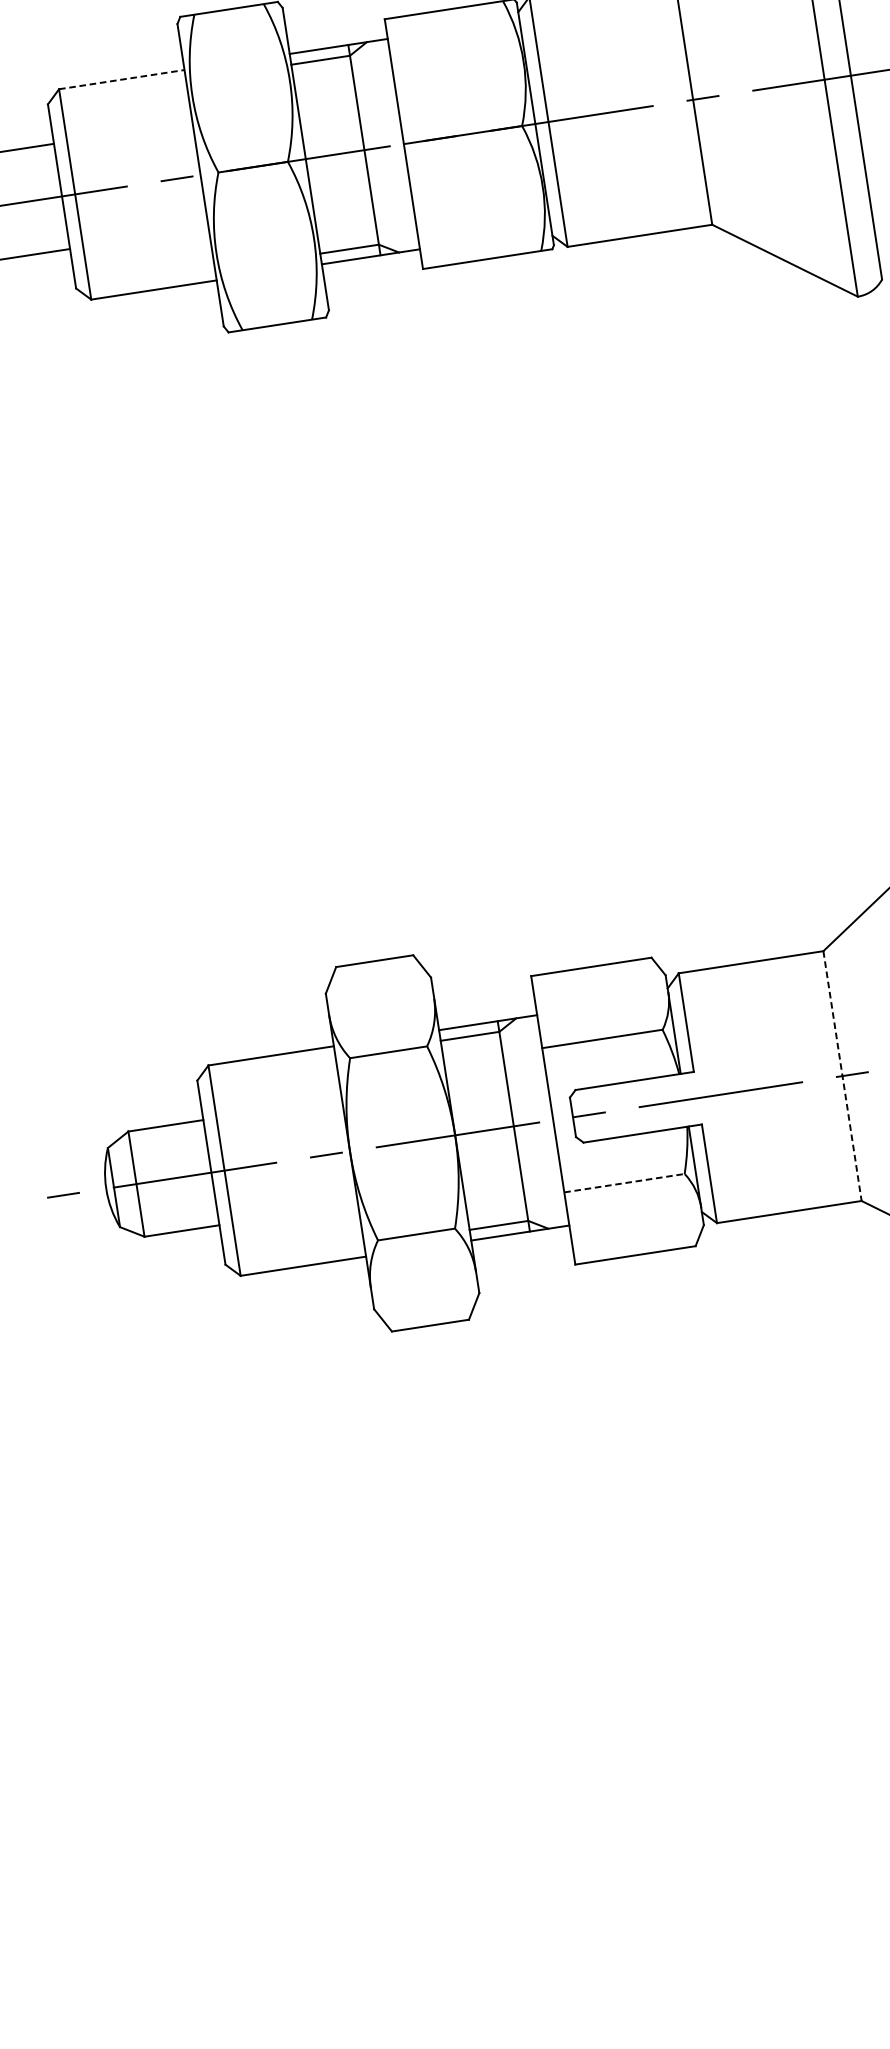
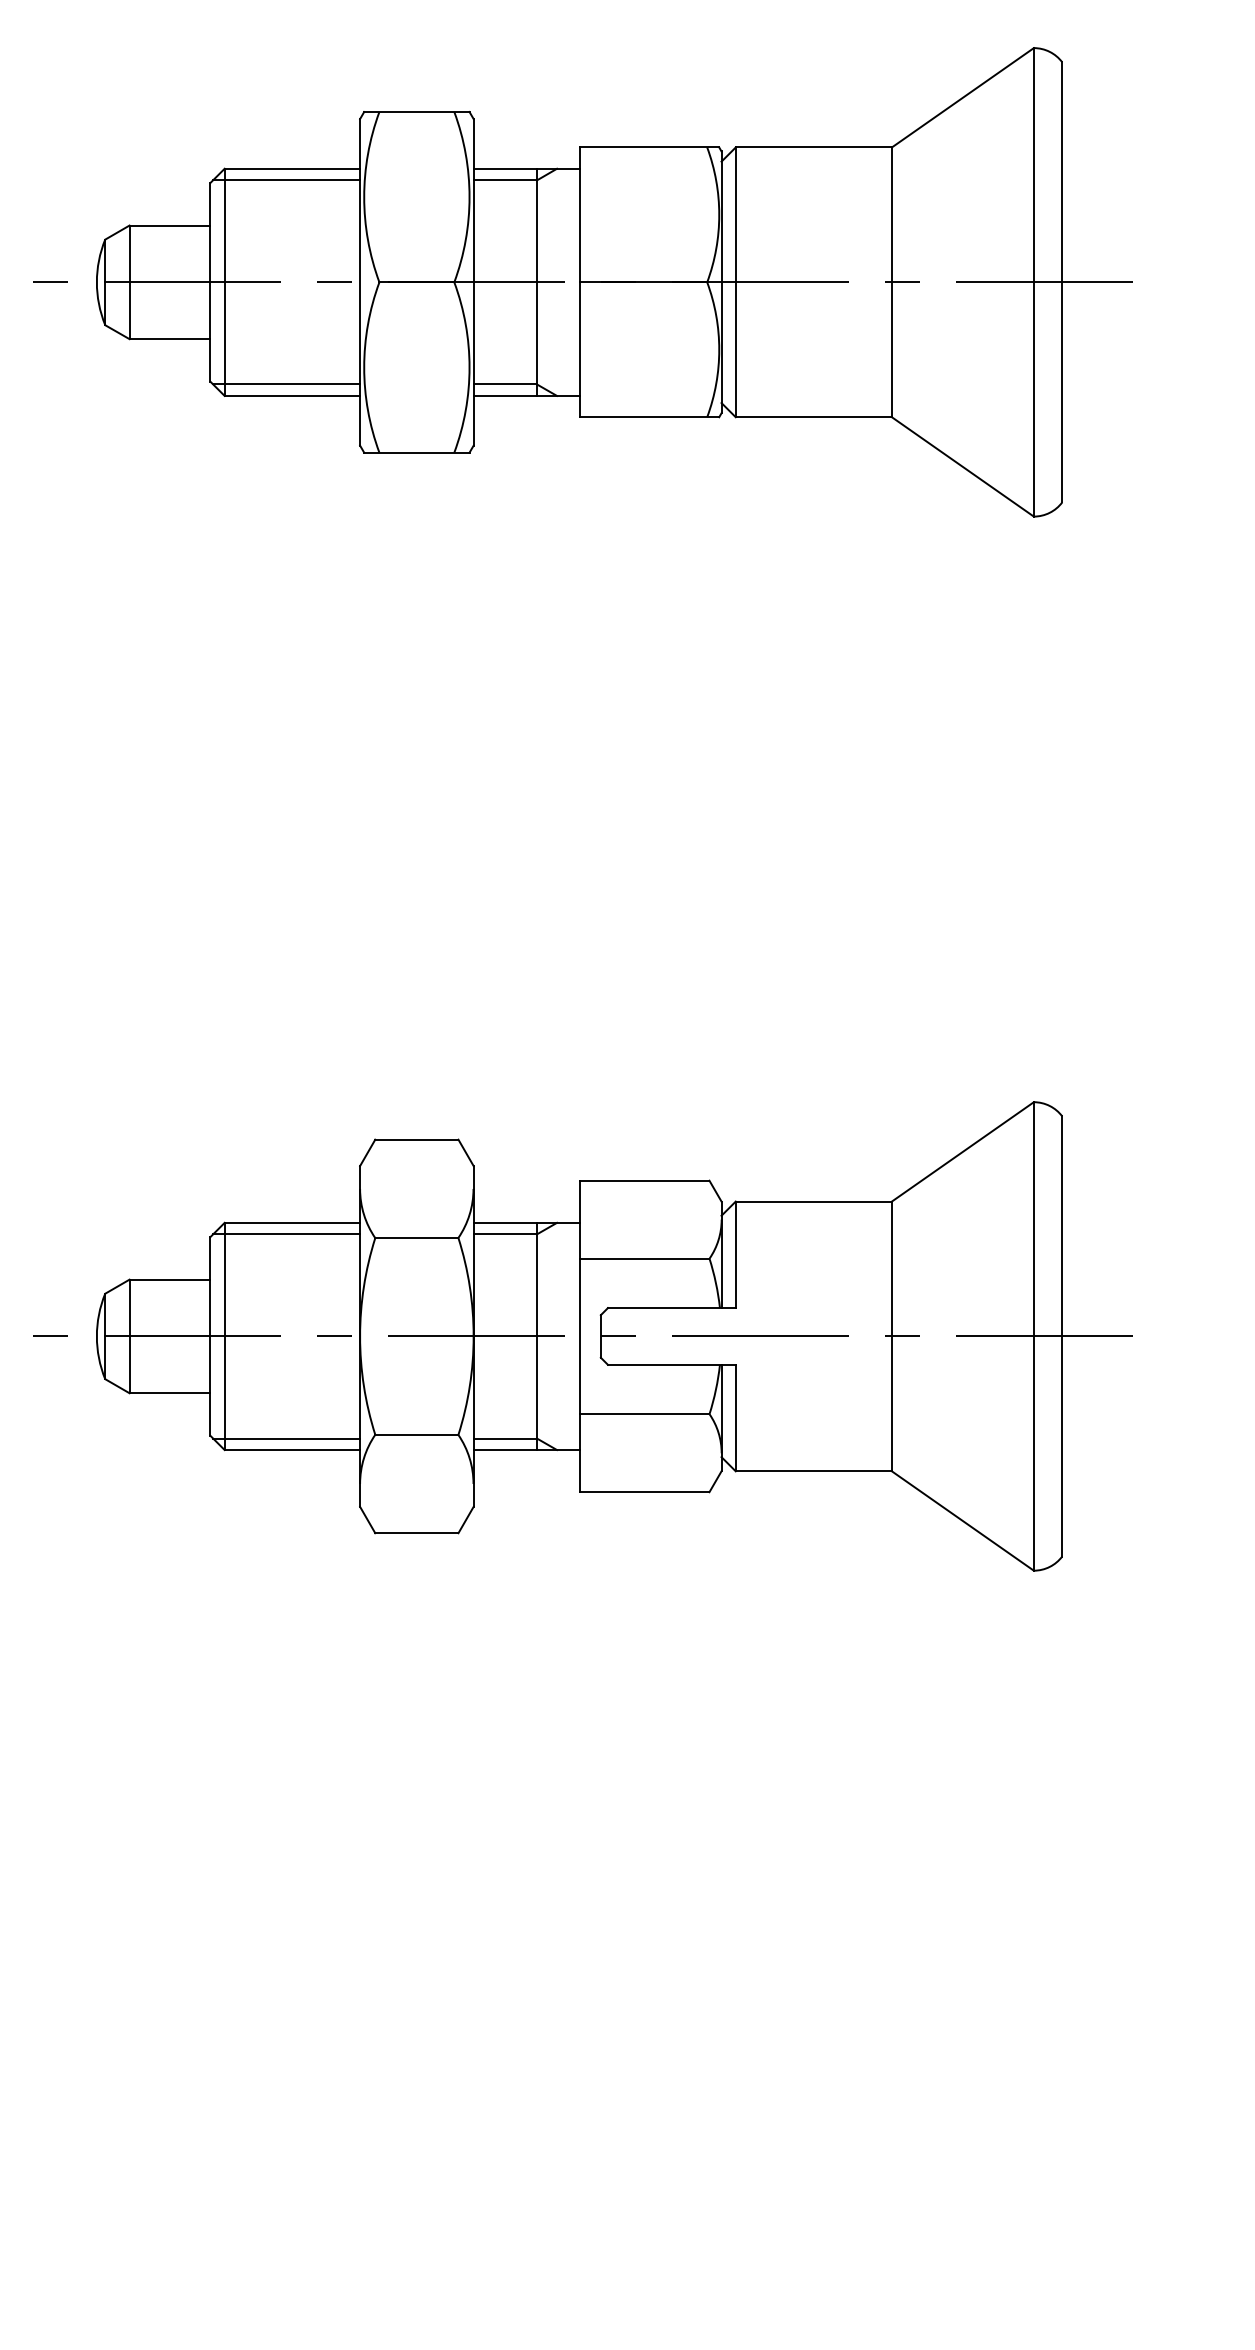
line: (121, 79) -> (292, 168), dashed -> solid
line: (118, 91) -> (286, 180), added
line: (146, 280) -> (286, 384), added
line: (267, 1067) -> (286, 1234), added
line: (842, 1076) -> (891, 1336), dashed -> solid
line: (624, 1183) -> (644, 1414), dashed -> solid
line: (296, 1256) -> (286, 1438), added

